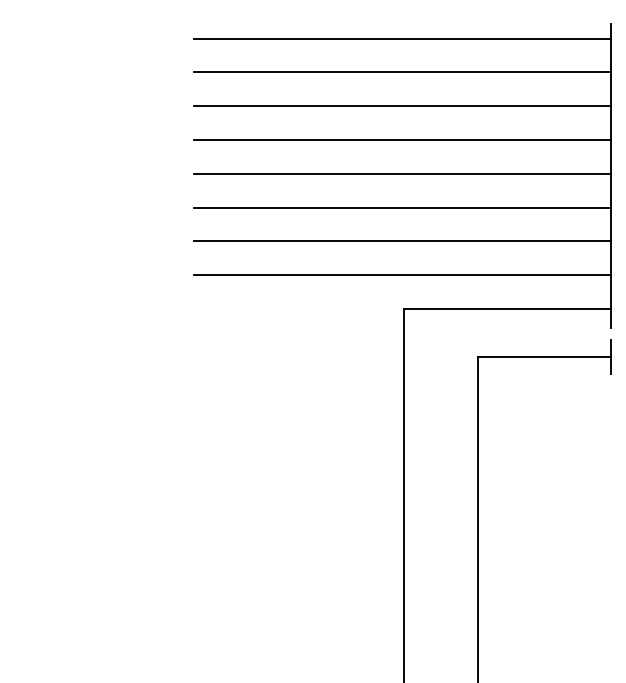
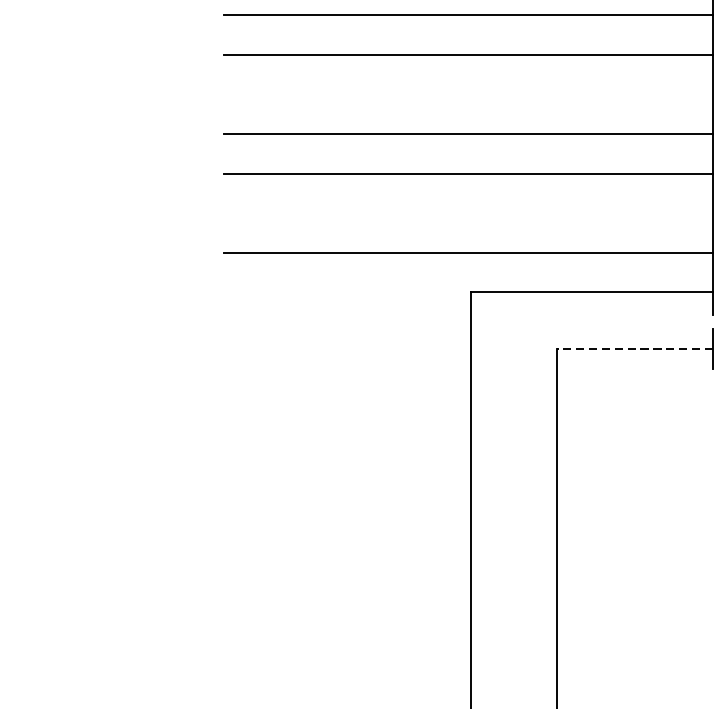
line: (402, 139) -> (468, 93), removed
line: (402, 241) -> (468, 213), removed
line: (544, 357) -> (634, 349), solid -> dashed

